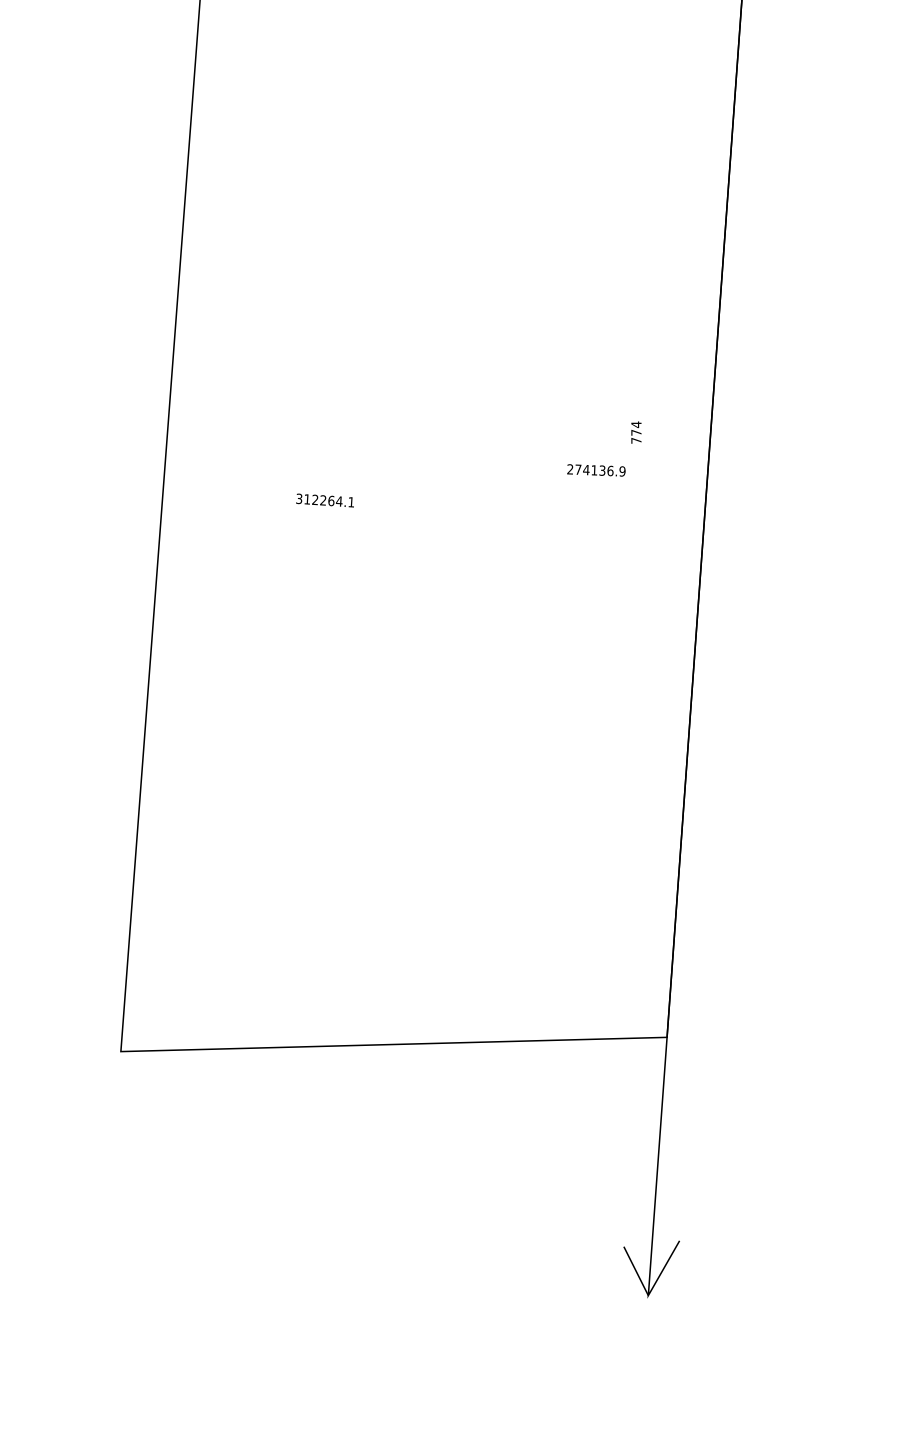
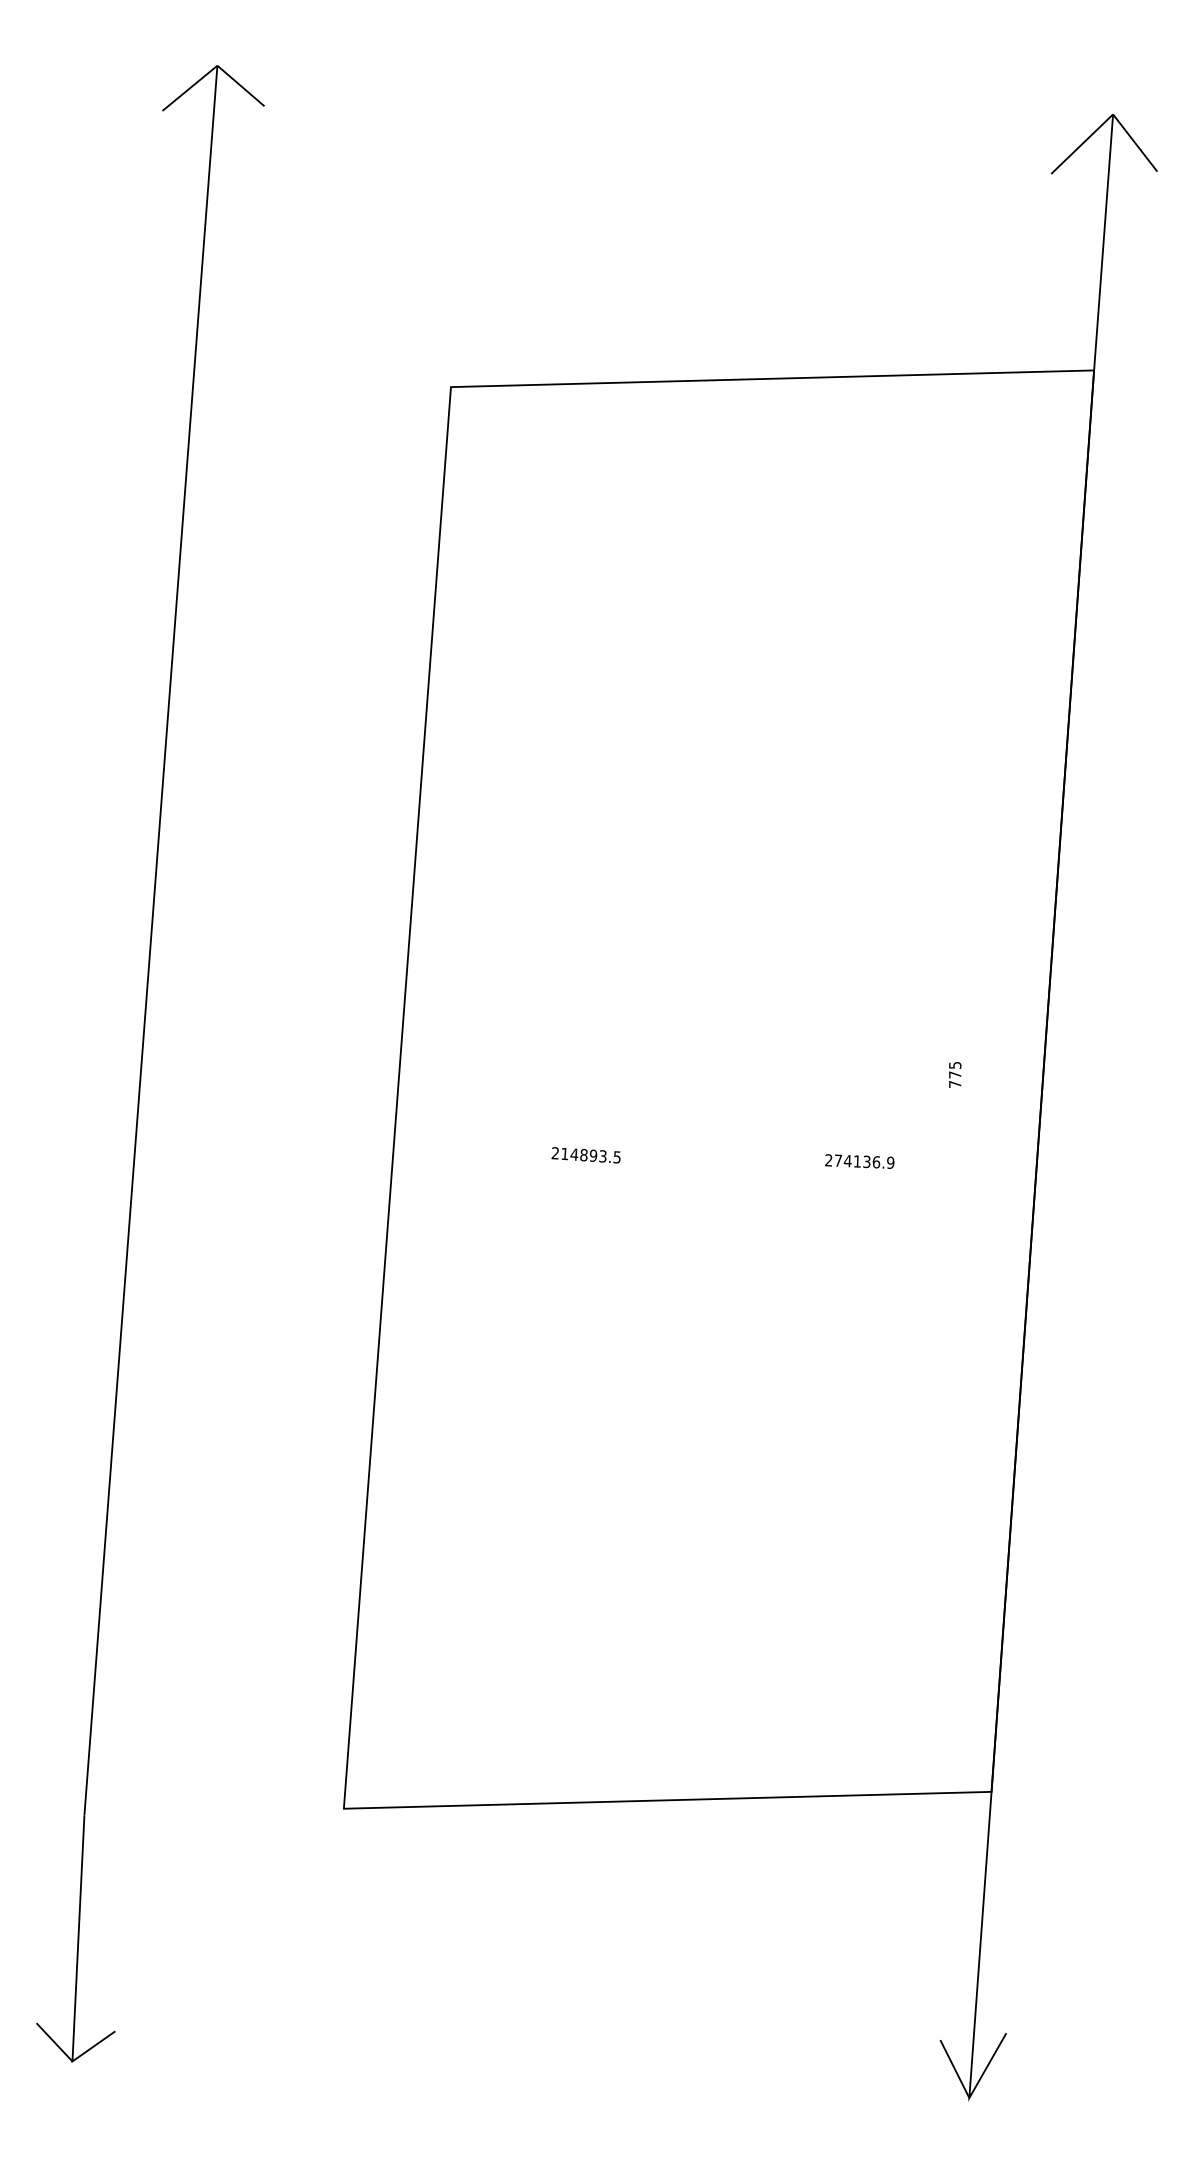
text: (636, 424) -> (955, 1065), 774 -> 775
text: (596, 470) -> (859, 1161), moved
text: (325, 500) -> (586, 1155), 312264.1 -> 214893.5

